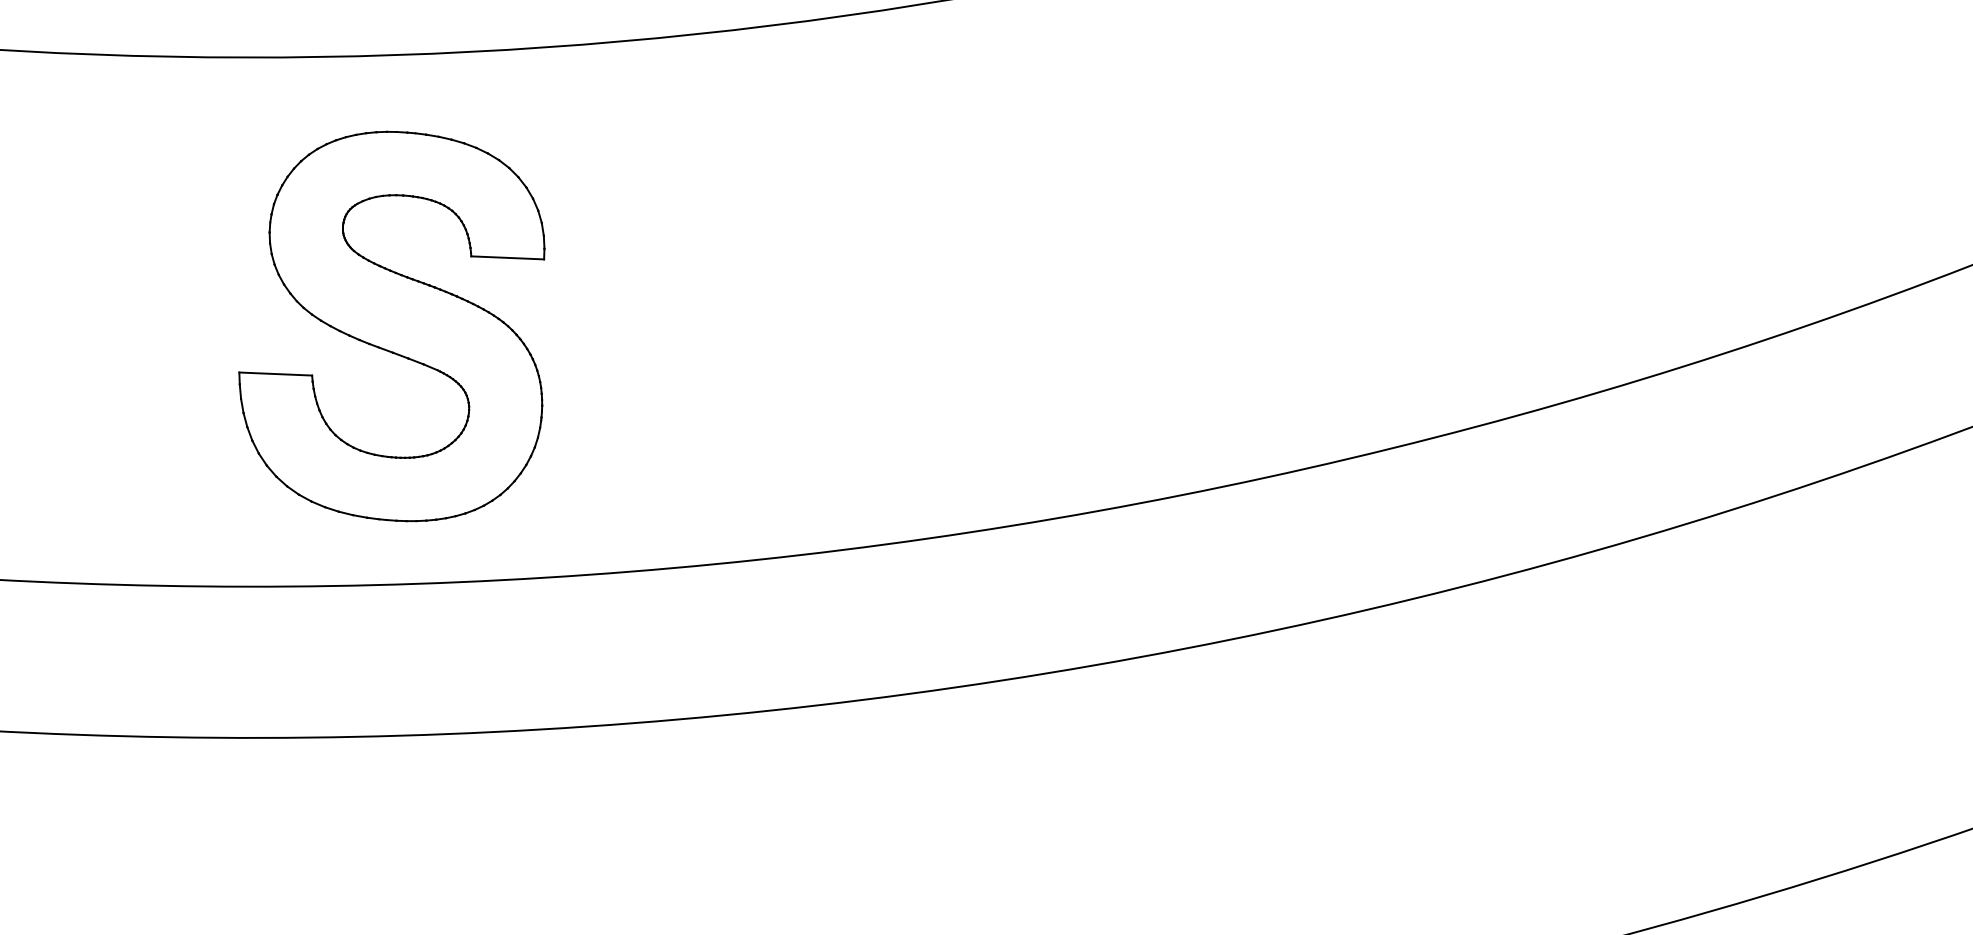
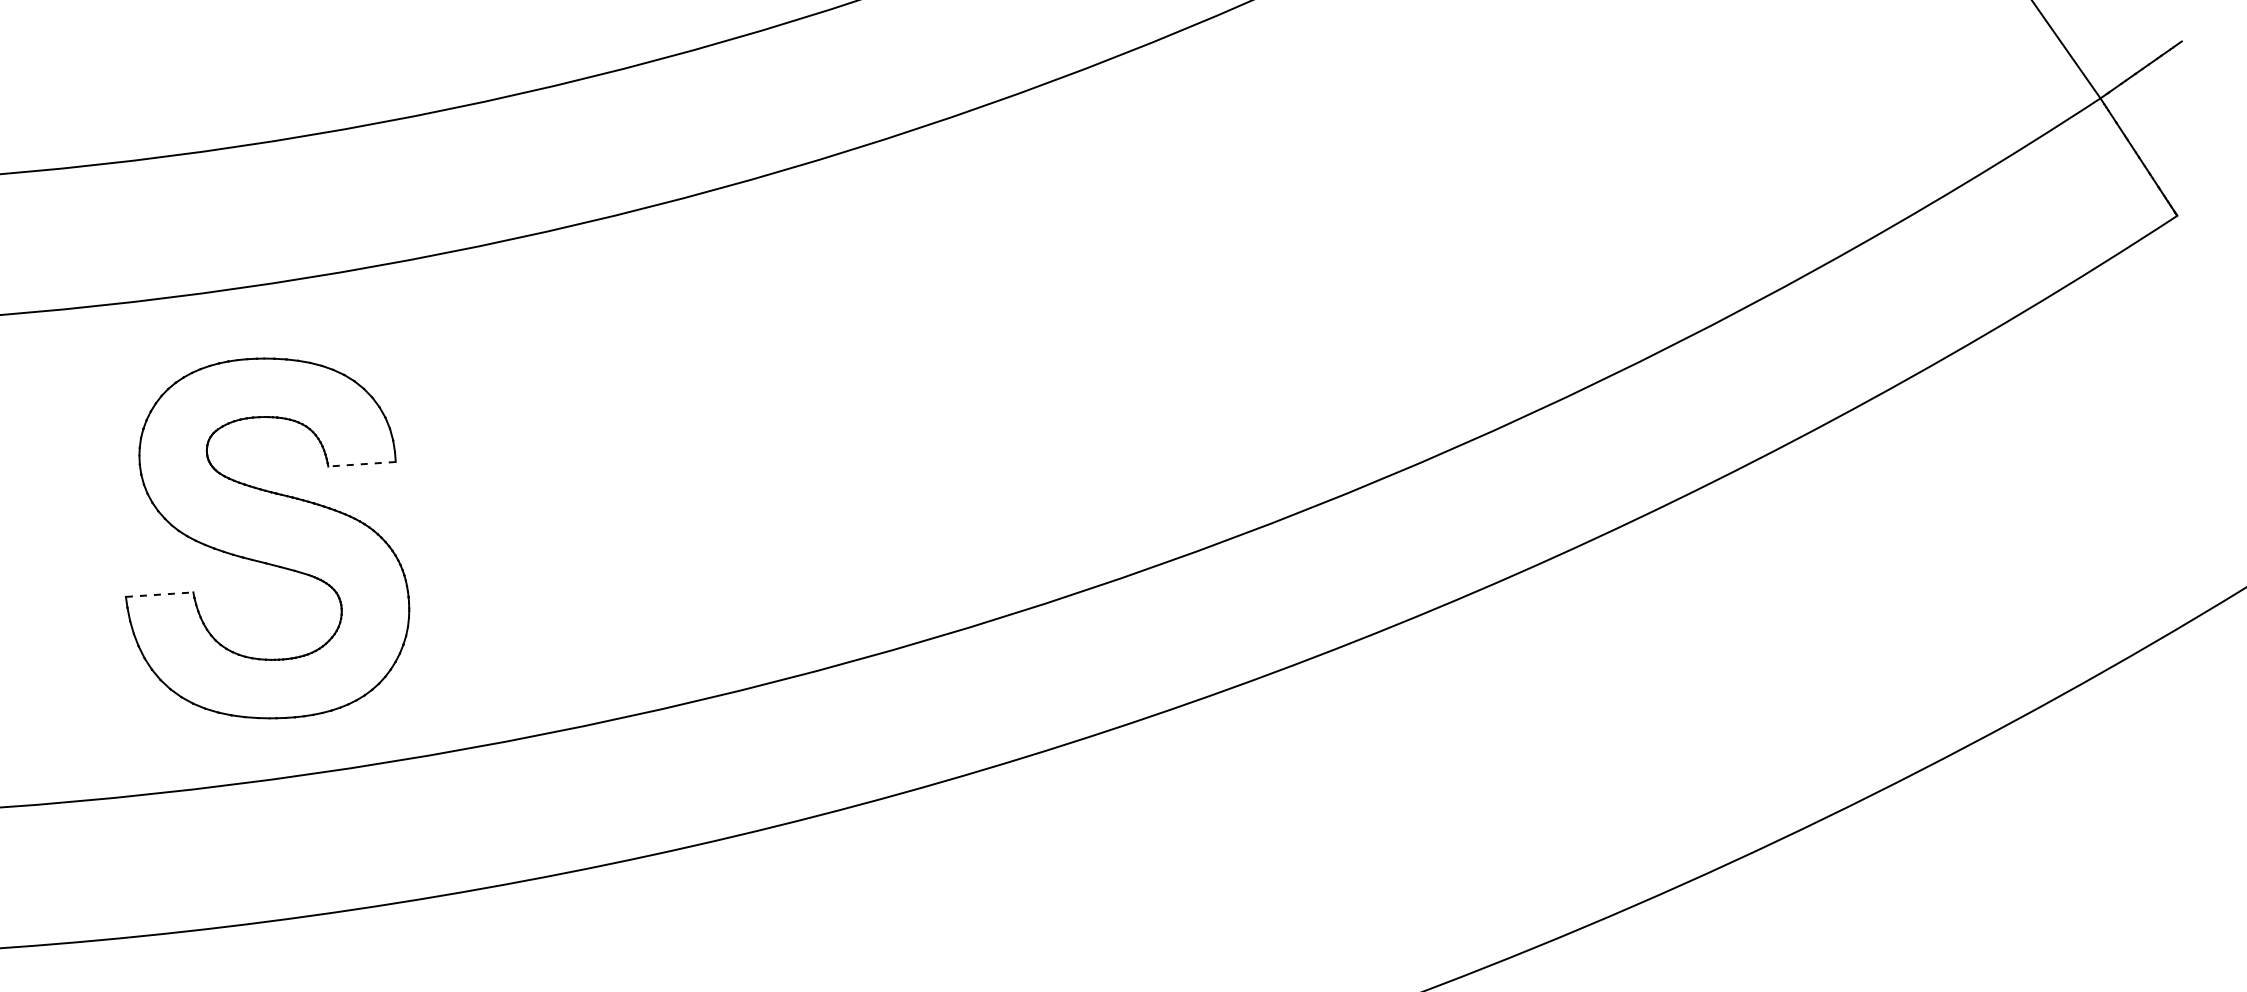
line: (508, 258) -> (362, 464), solid -> dashed
line: (275, 373) -> (159, 594), solid -> dashed

